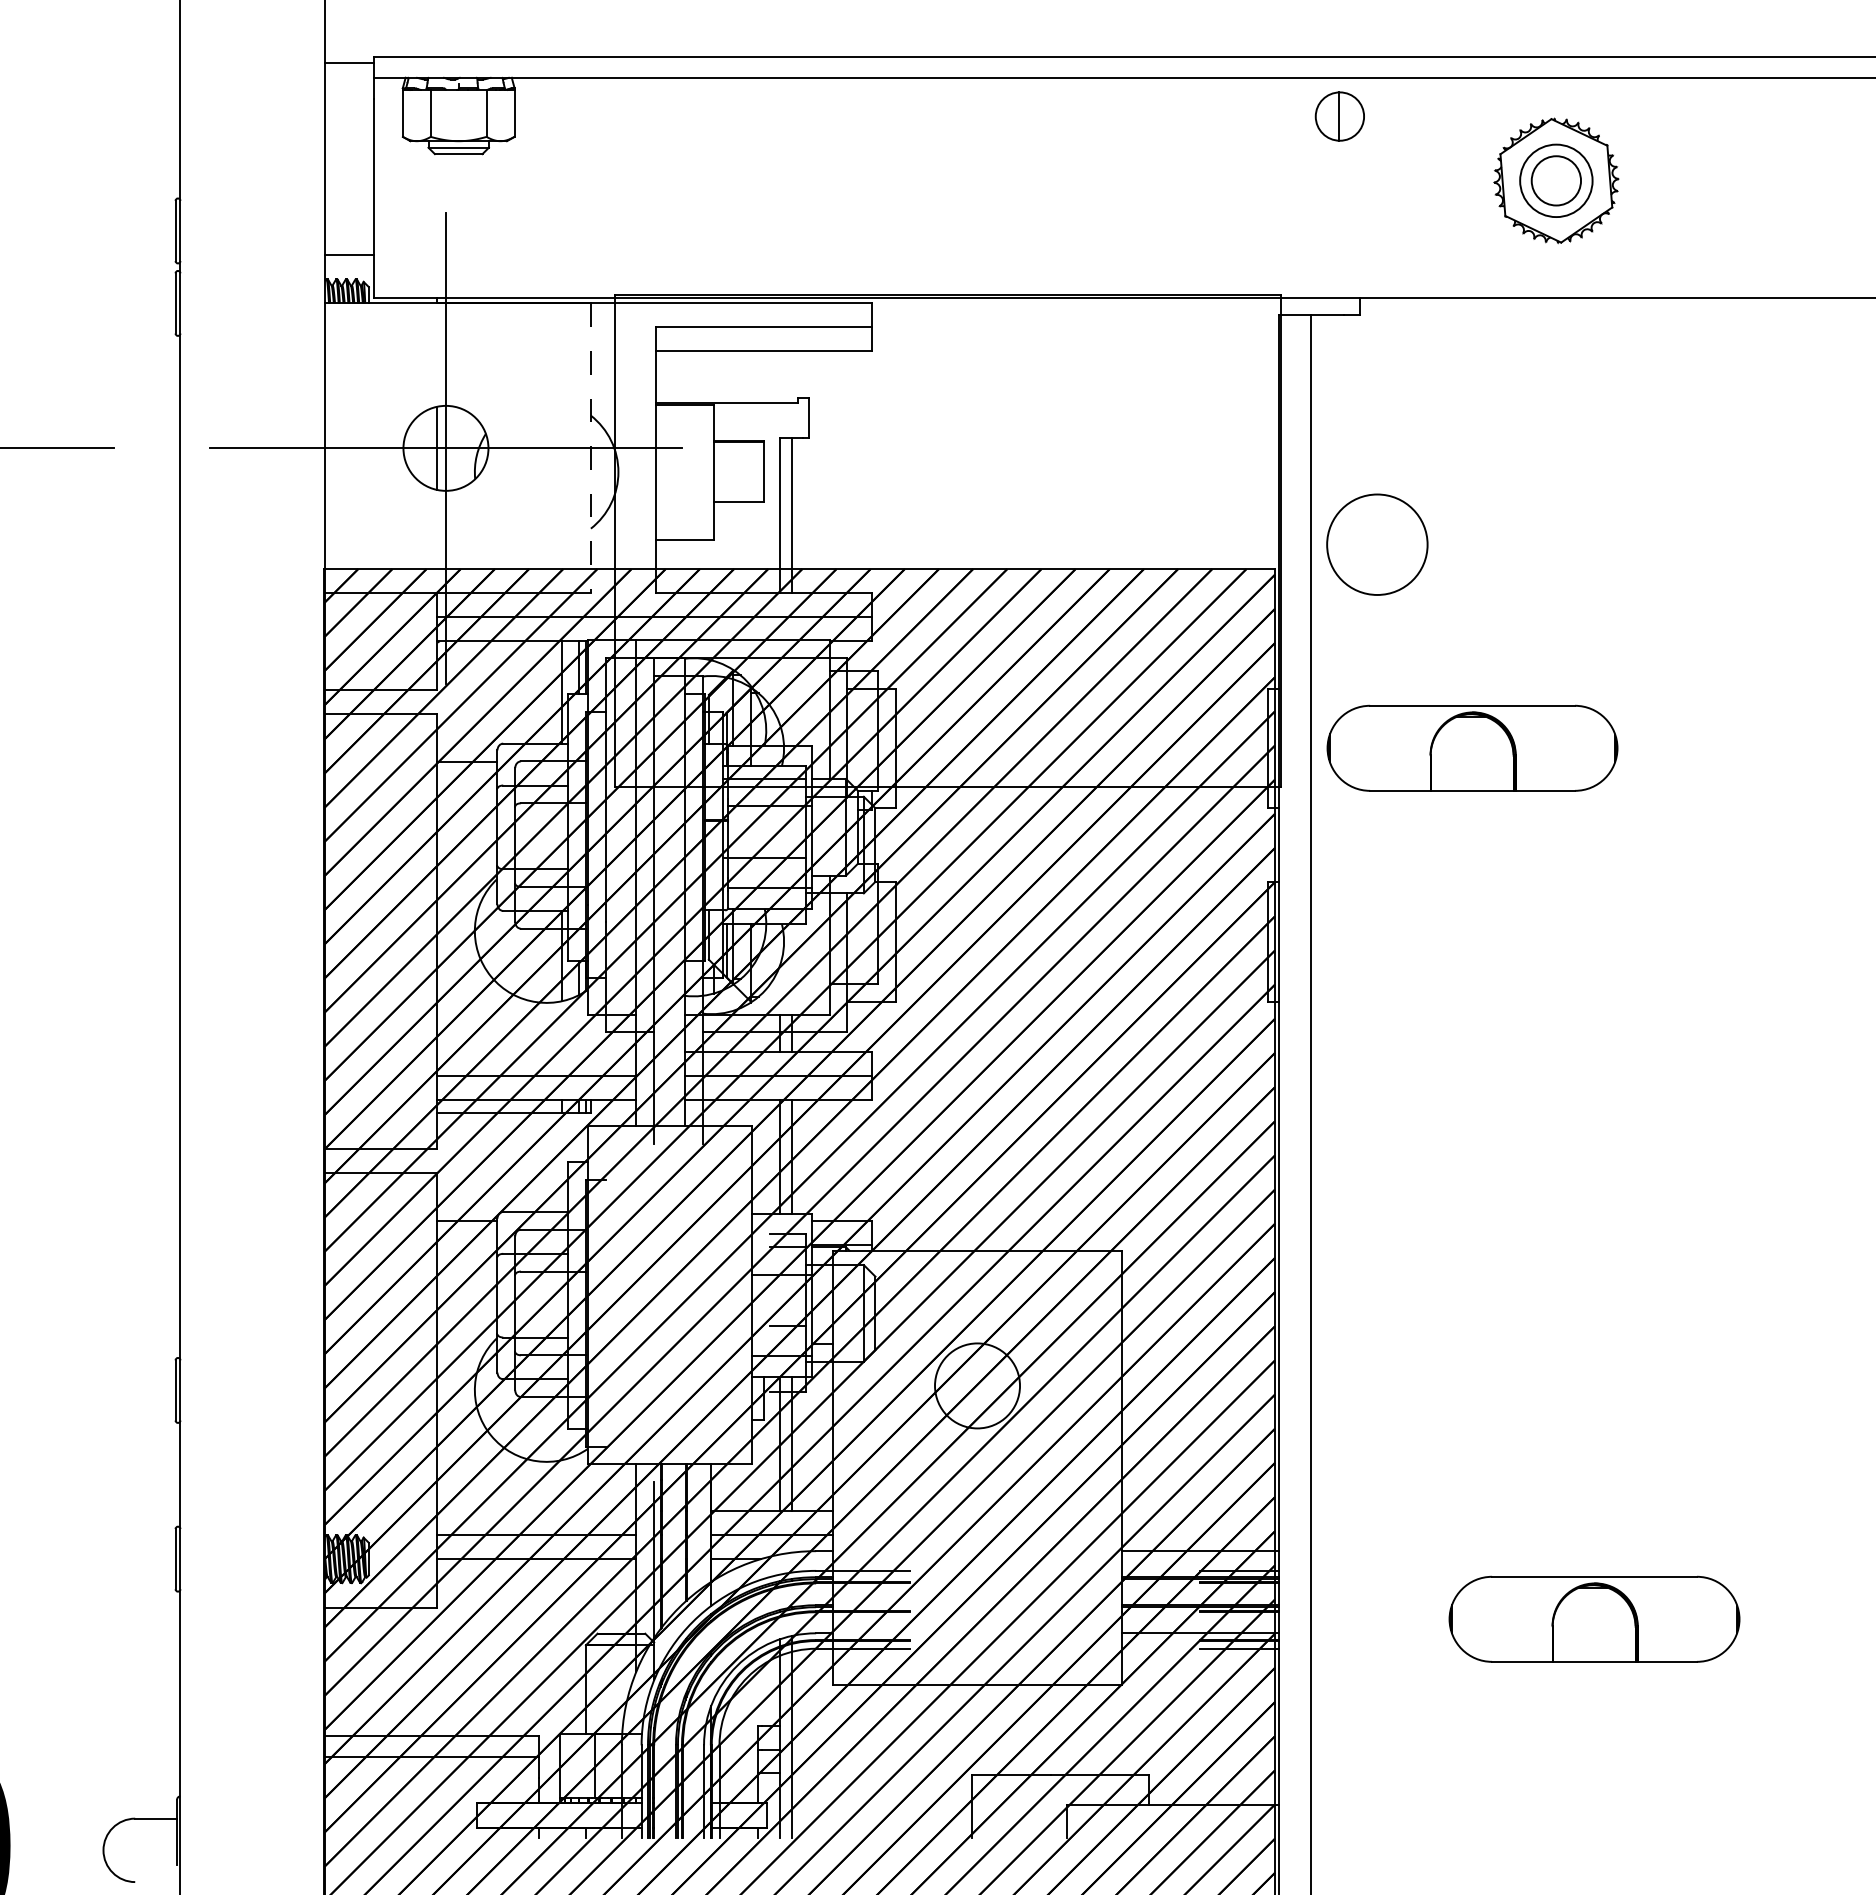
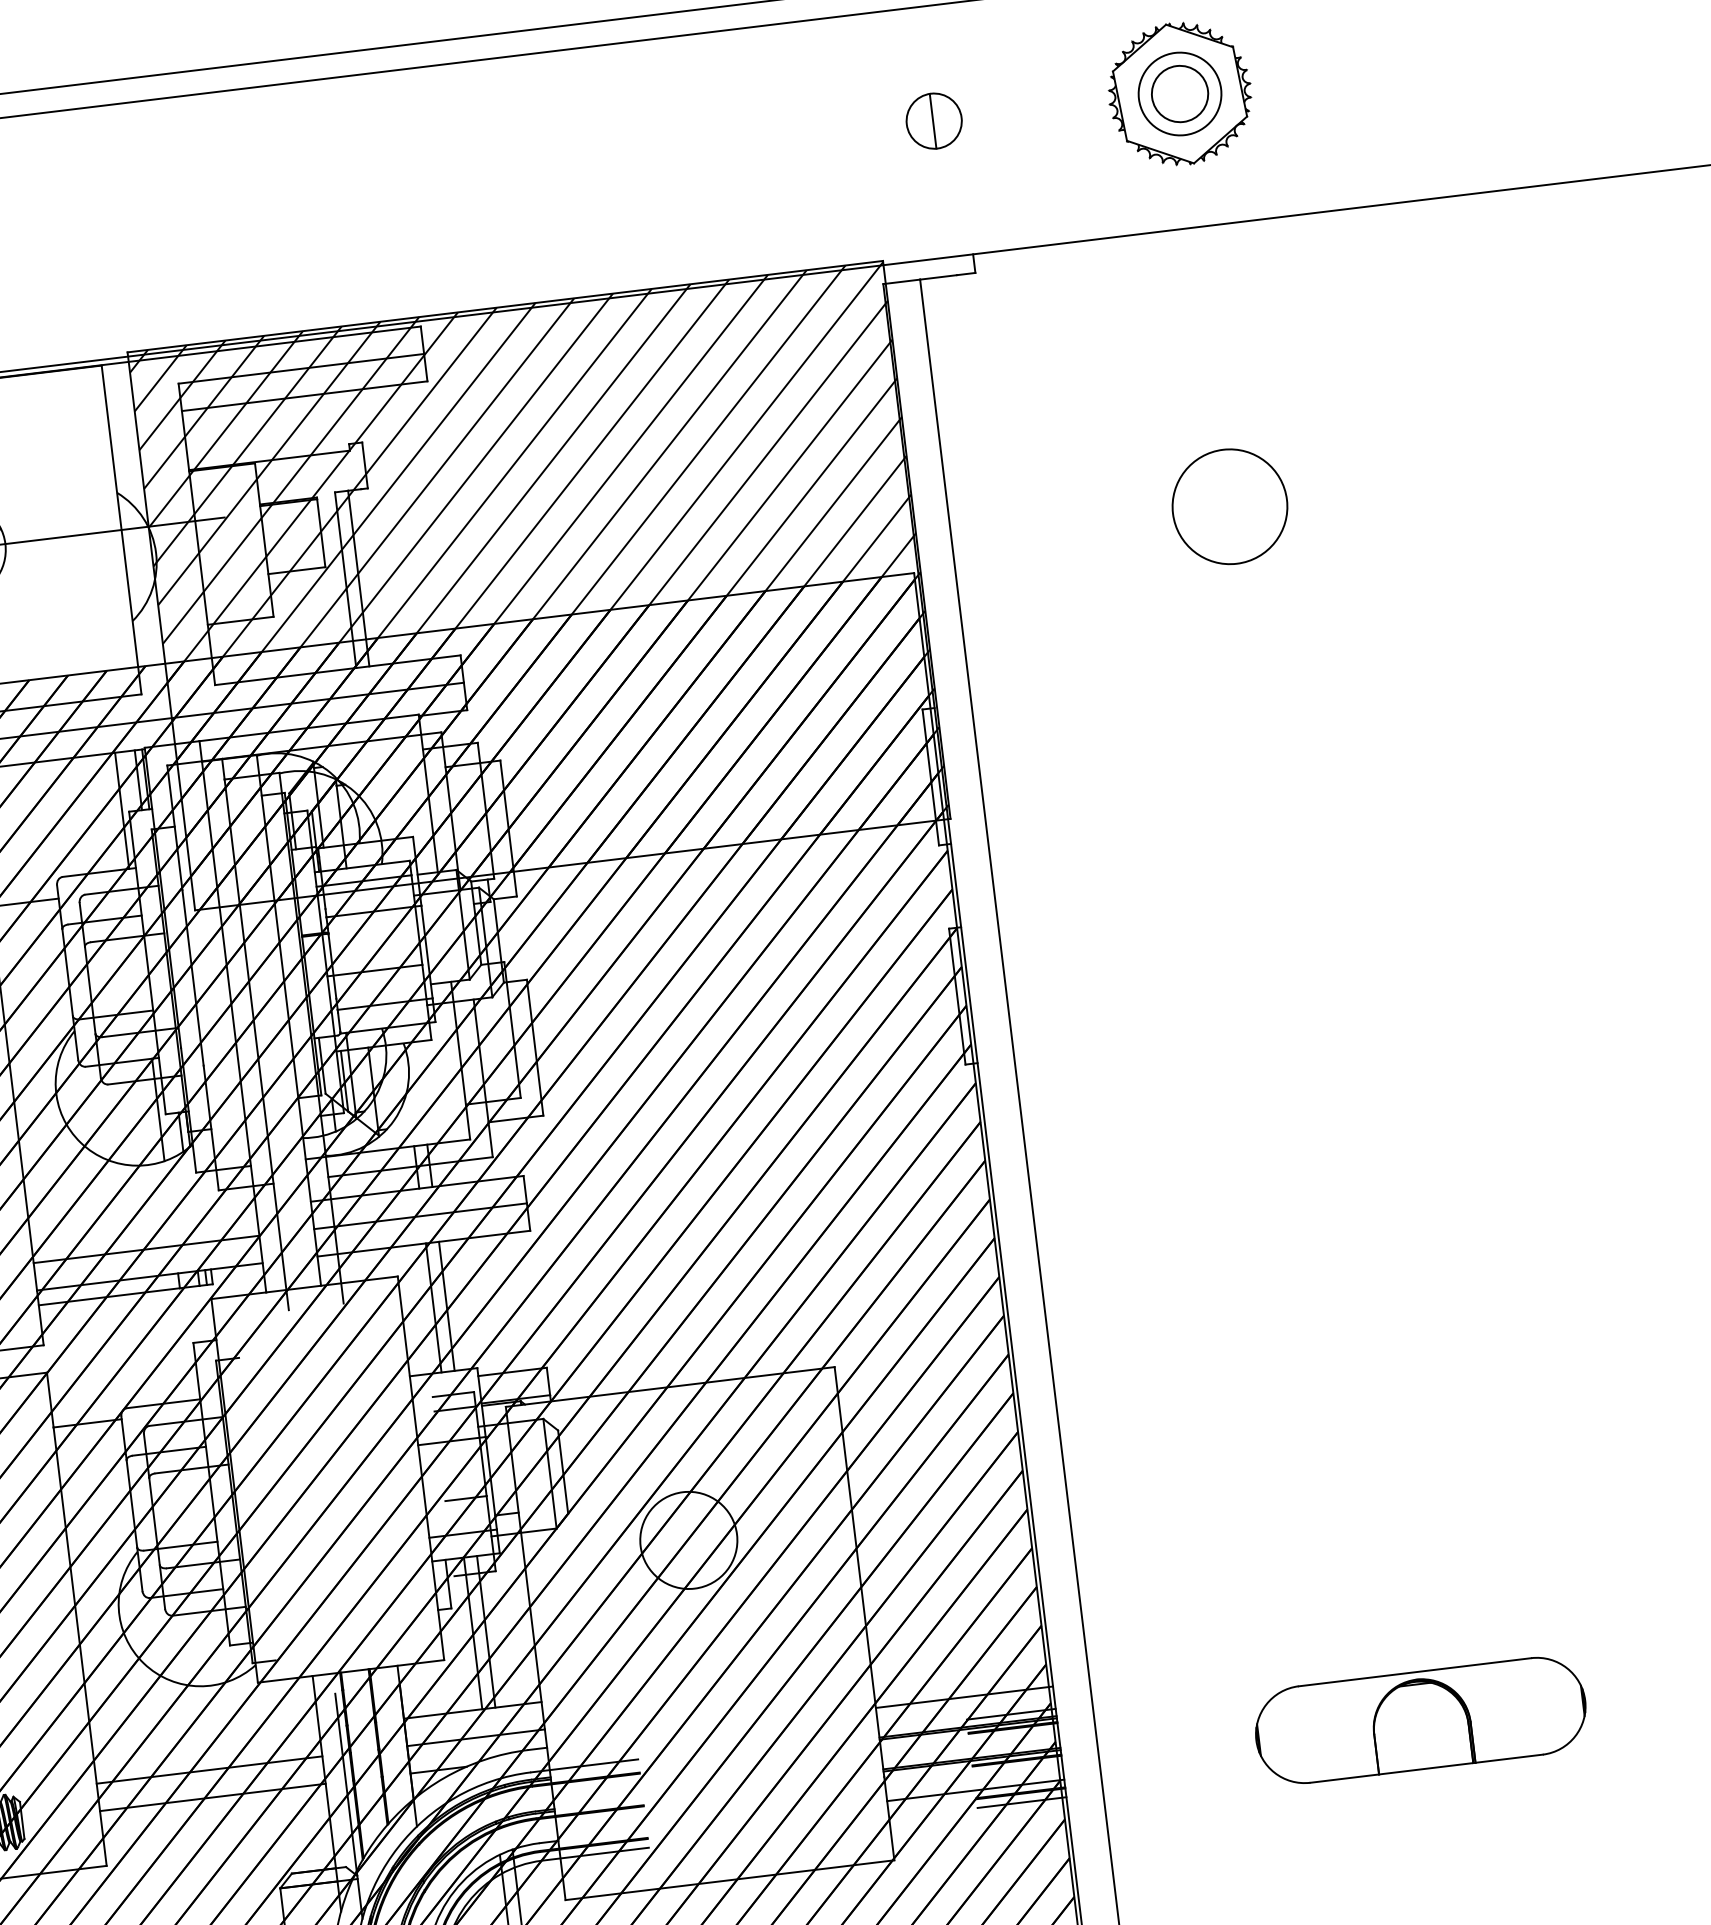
part: (1339, 116) -> (933, 121), moved
line: (590, 448) -> (121, 530), dashed -> solid
hatch: (947, 540) -> (538, 585), added
circle: (1377, 544) -> (1230, 506), moved
part: (1472, 747) -> (1162, 748), removed

